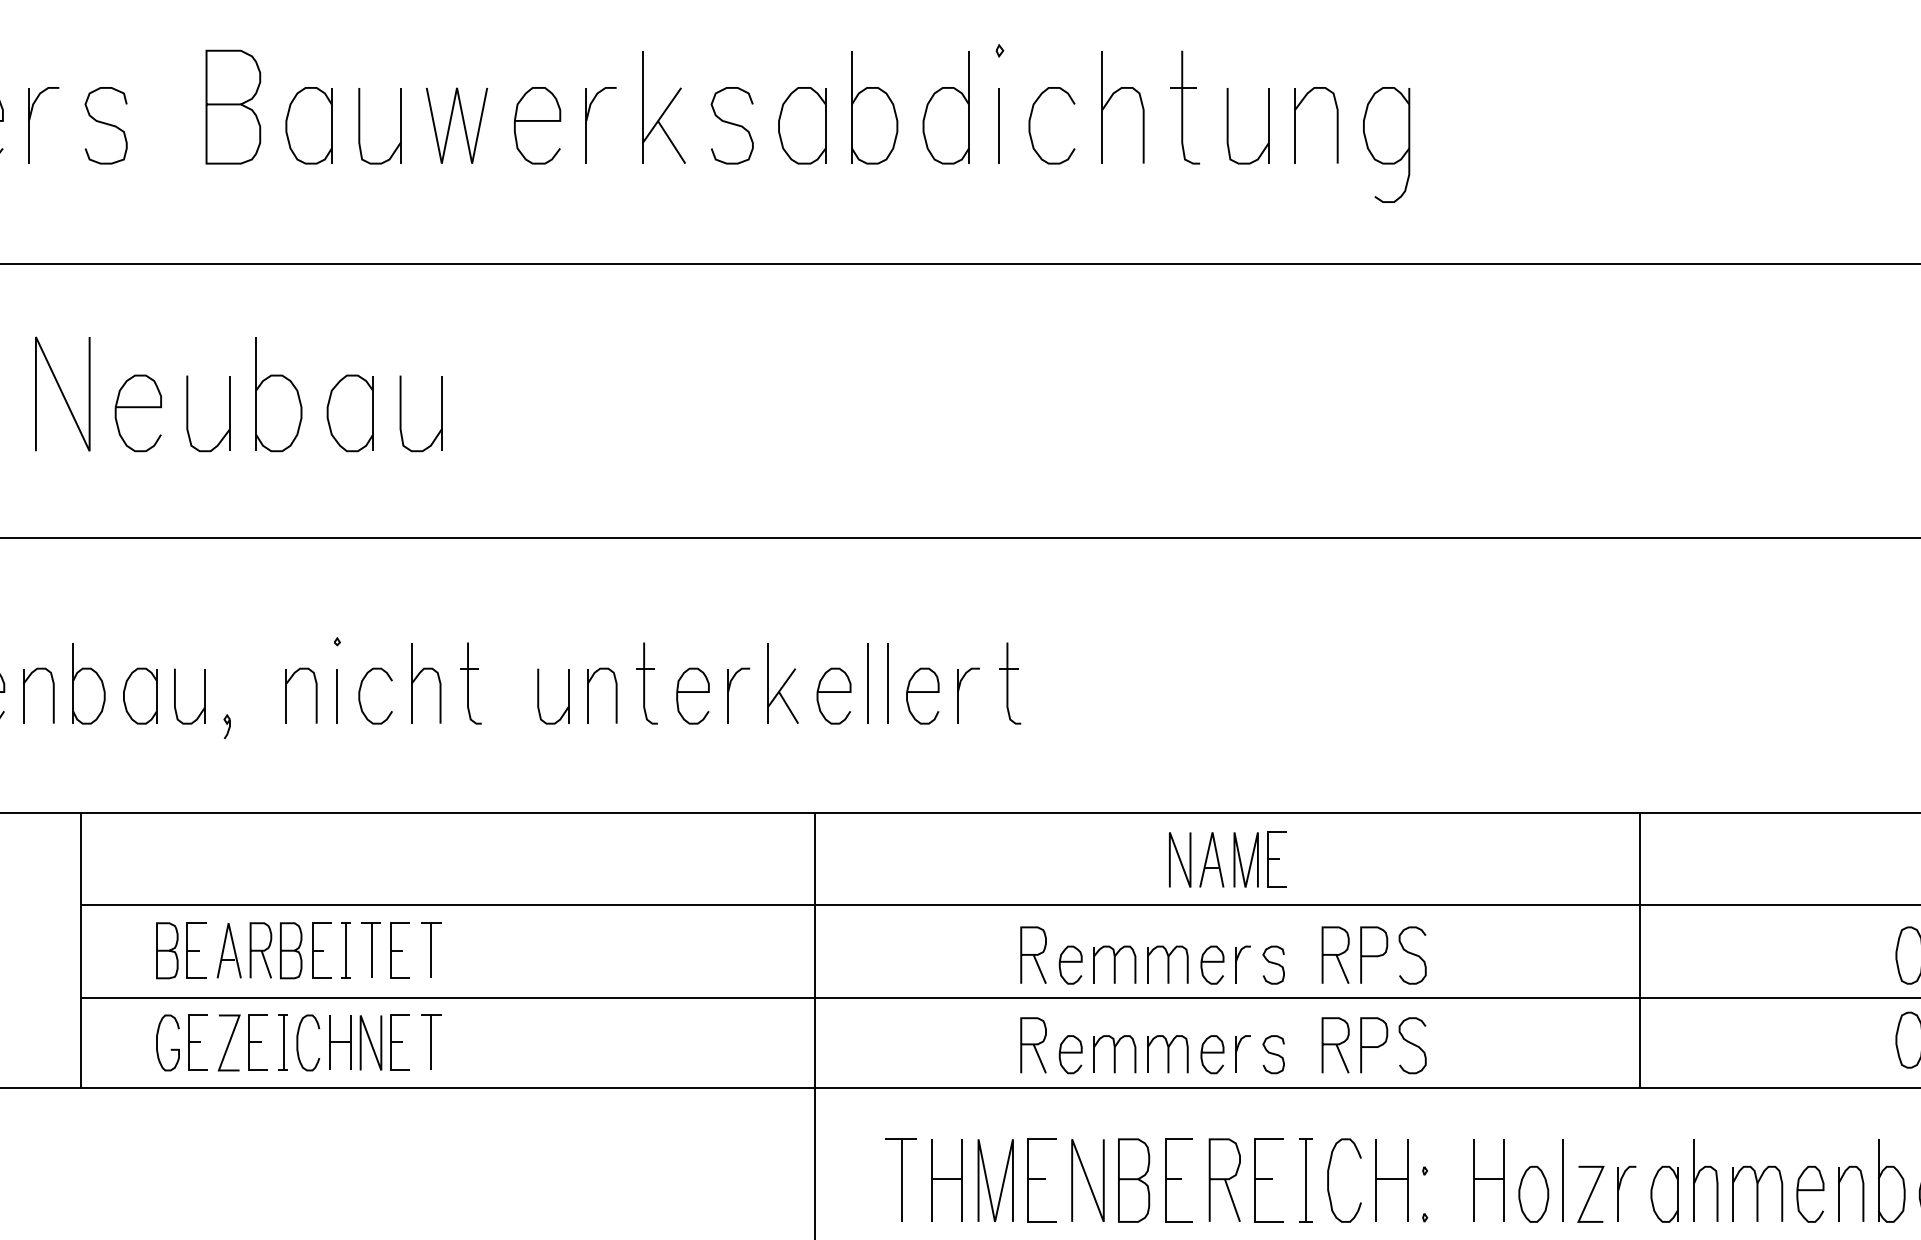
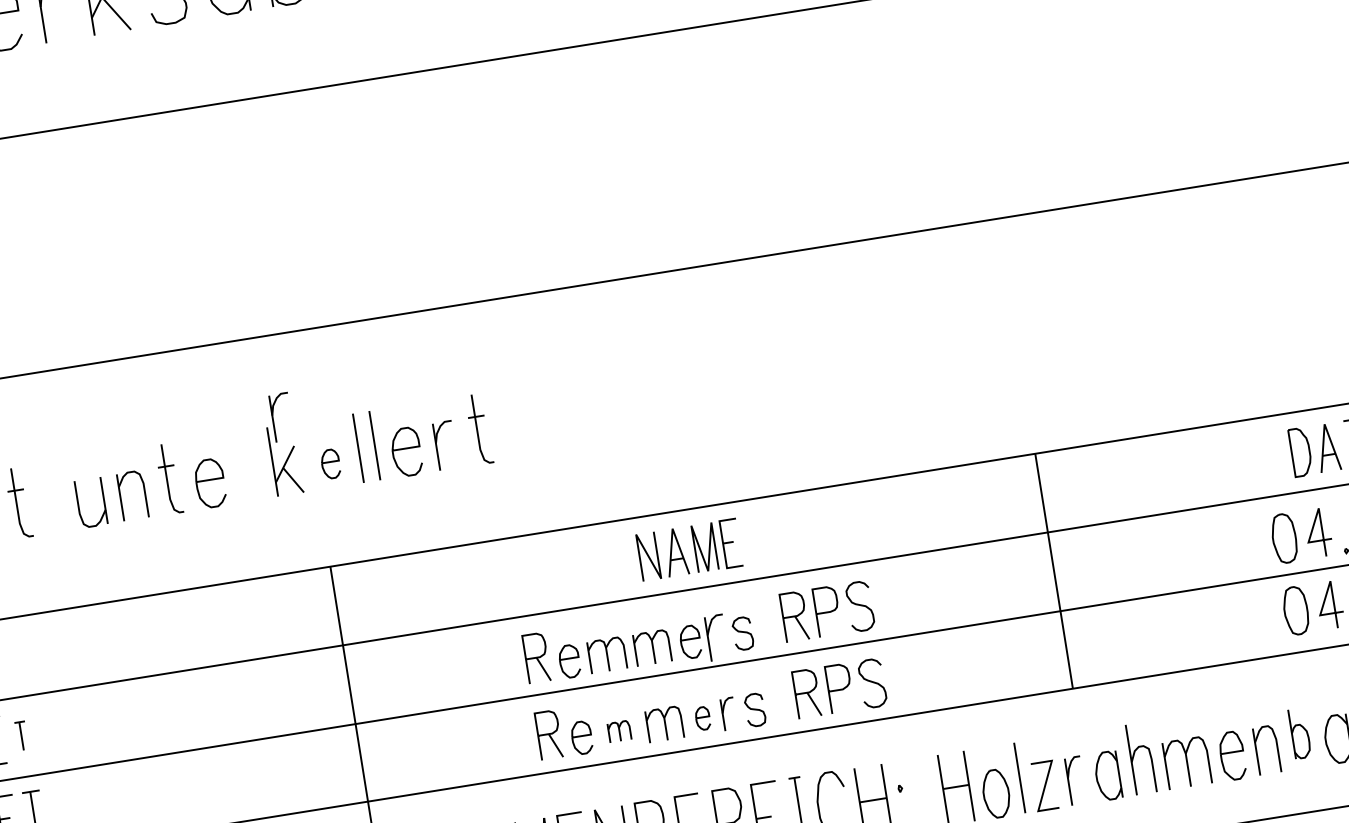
part: (729, 691) -> (273, 414), moved
part: (833, 695) -> (330, 463), size x0.6
part: (431, 949) -> (21, 735), size x0.6
part: (1242, 964) -> (716, 637), size x1.4
part: (1114, 1054) -> (619, 731), size x0.6
part: (1212, 1054) -> (702, 718), size x0.7
part: (1891, 1180) -> (1299, 733), size x0.7

